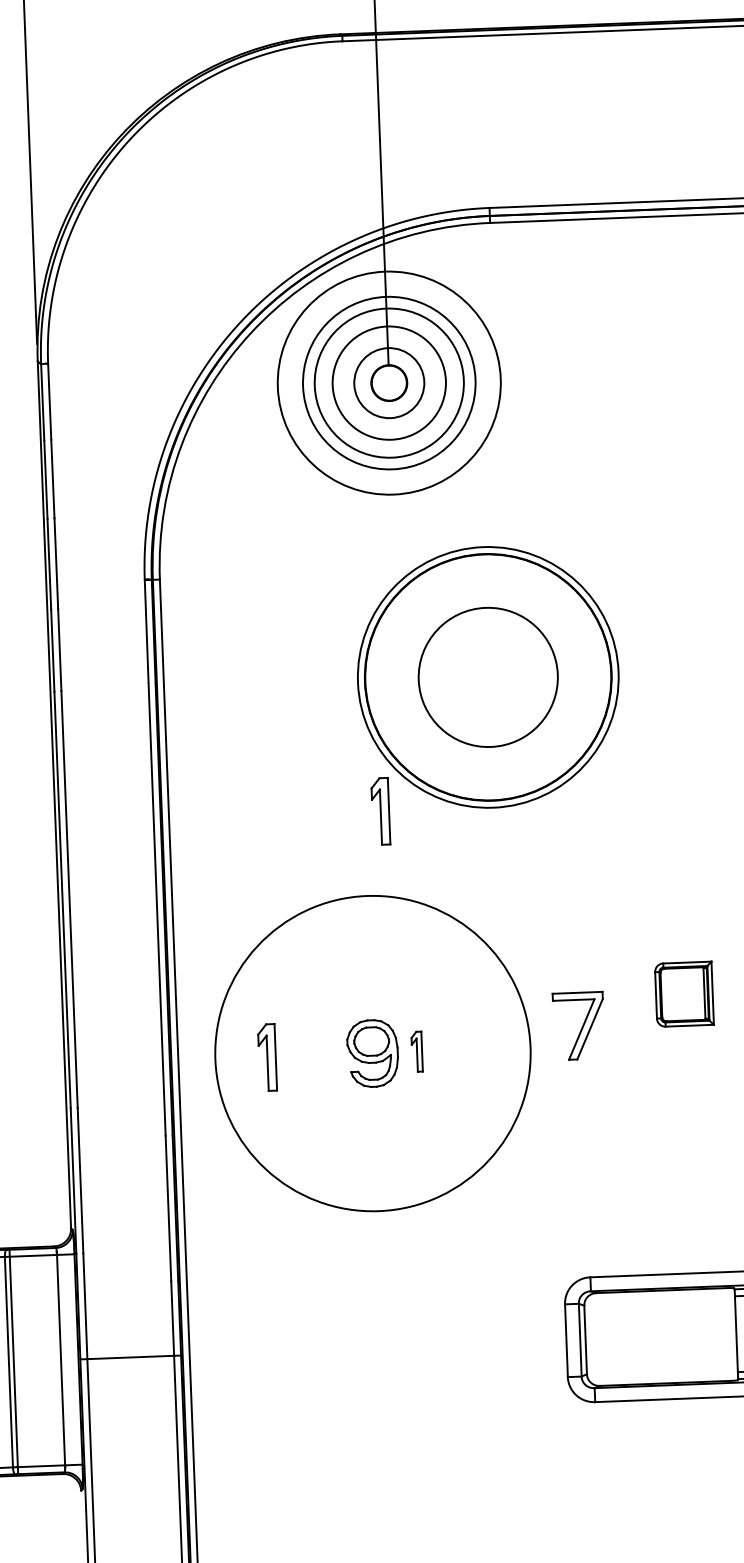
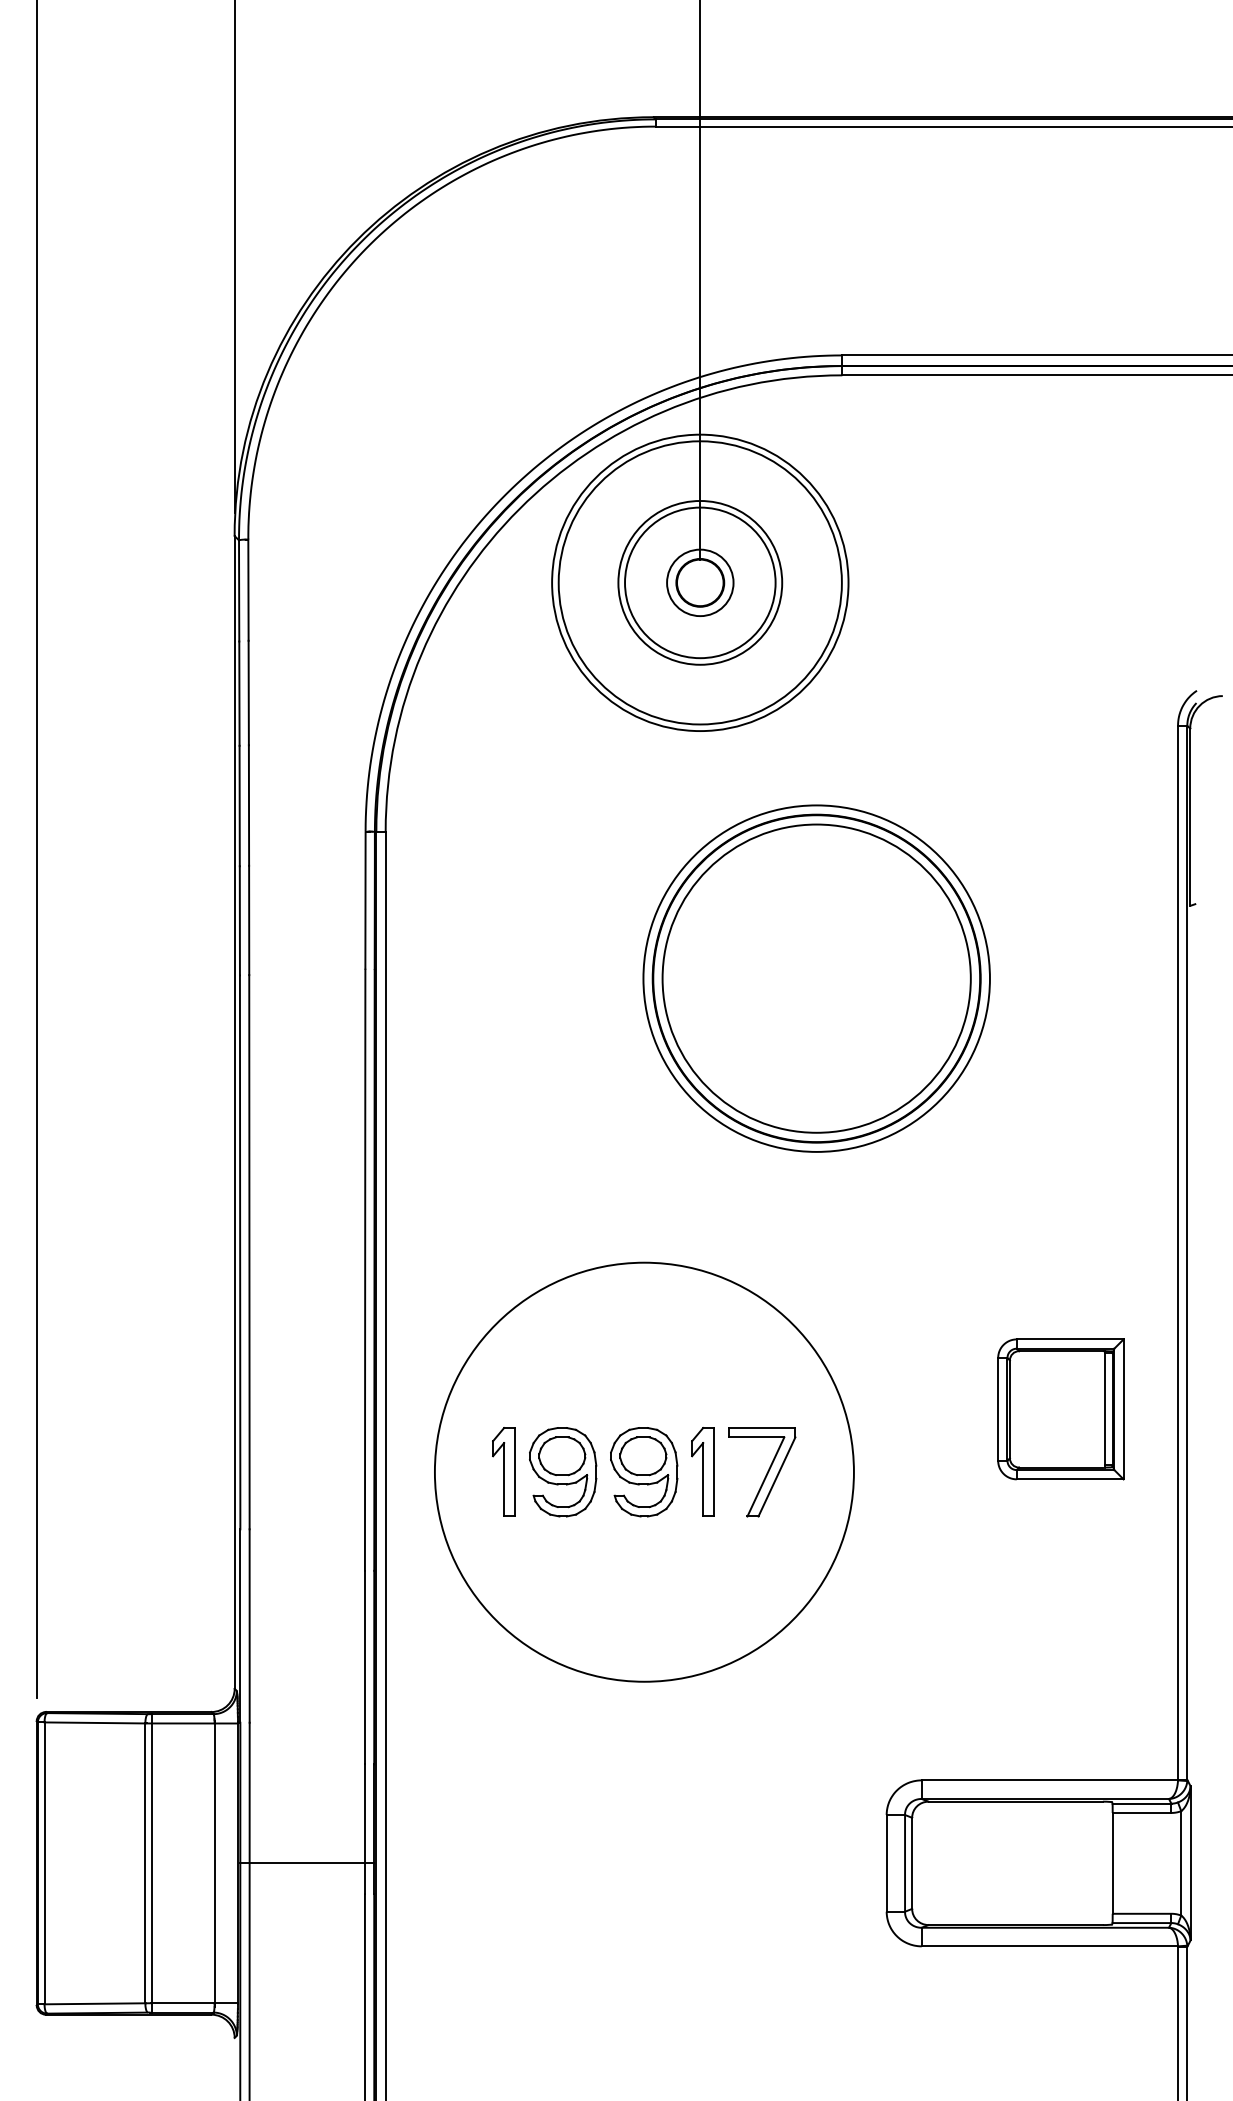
circle: (388, 382) -> (699, 582), size x1.43
circle: (389, 382) -> (700, 582), size x0.71
circle: (389, 382) -> (700, 582), size x0.71
circle: (488, 677) -> (816, 978), size x1.67
part: (380, 810) -> (666, 1150), removed
part: (684, 994) -> (1060, 1409), size x1.67
part: (579, 1026) -> (762, 1472), moved
part: (416, 1051) -> (702, 1471), size x1.67
part: (312, 1056) -> (563, 1472), added

